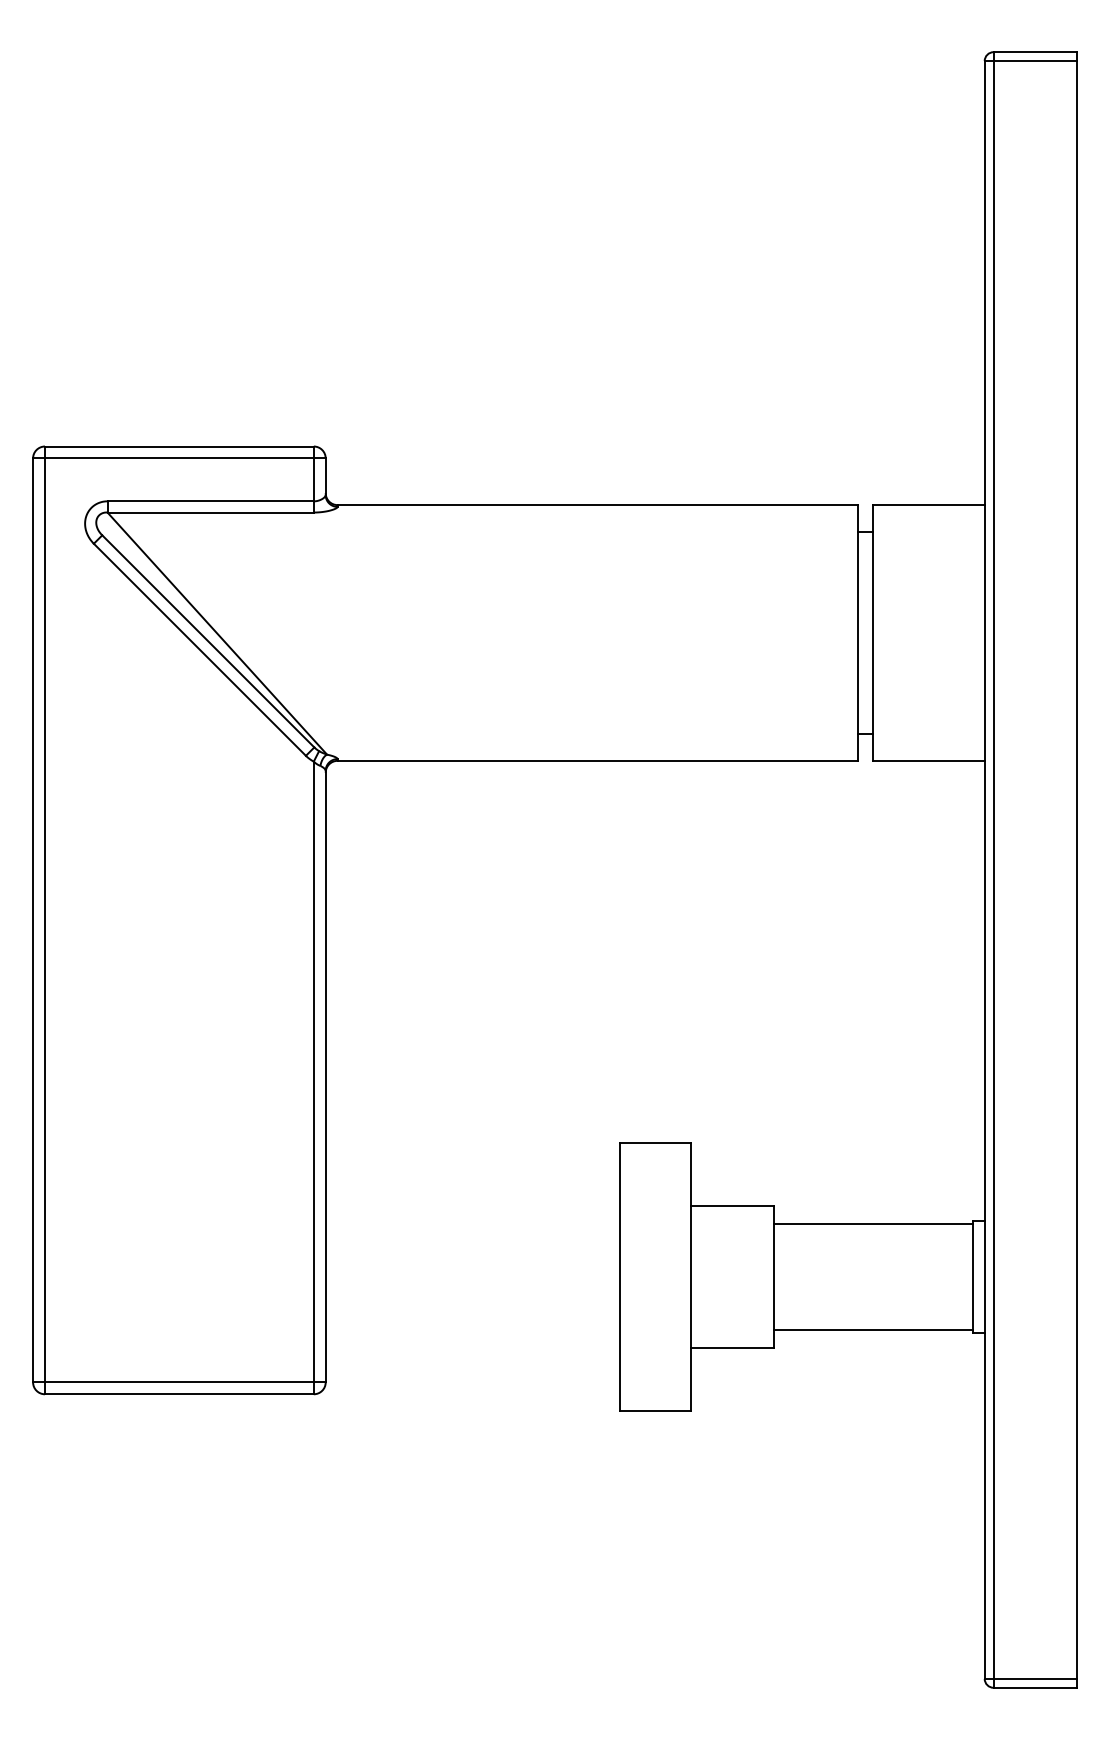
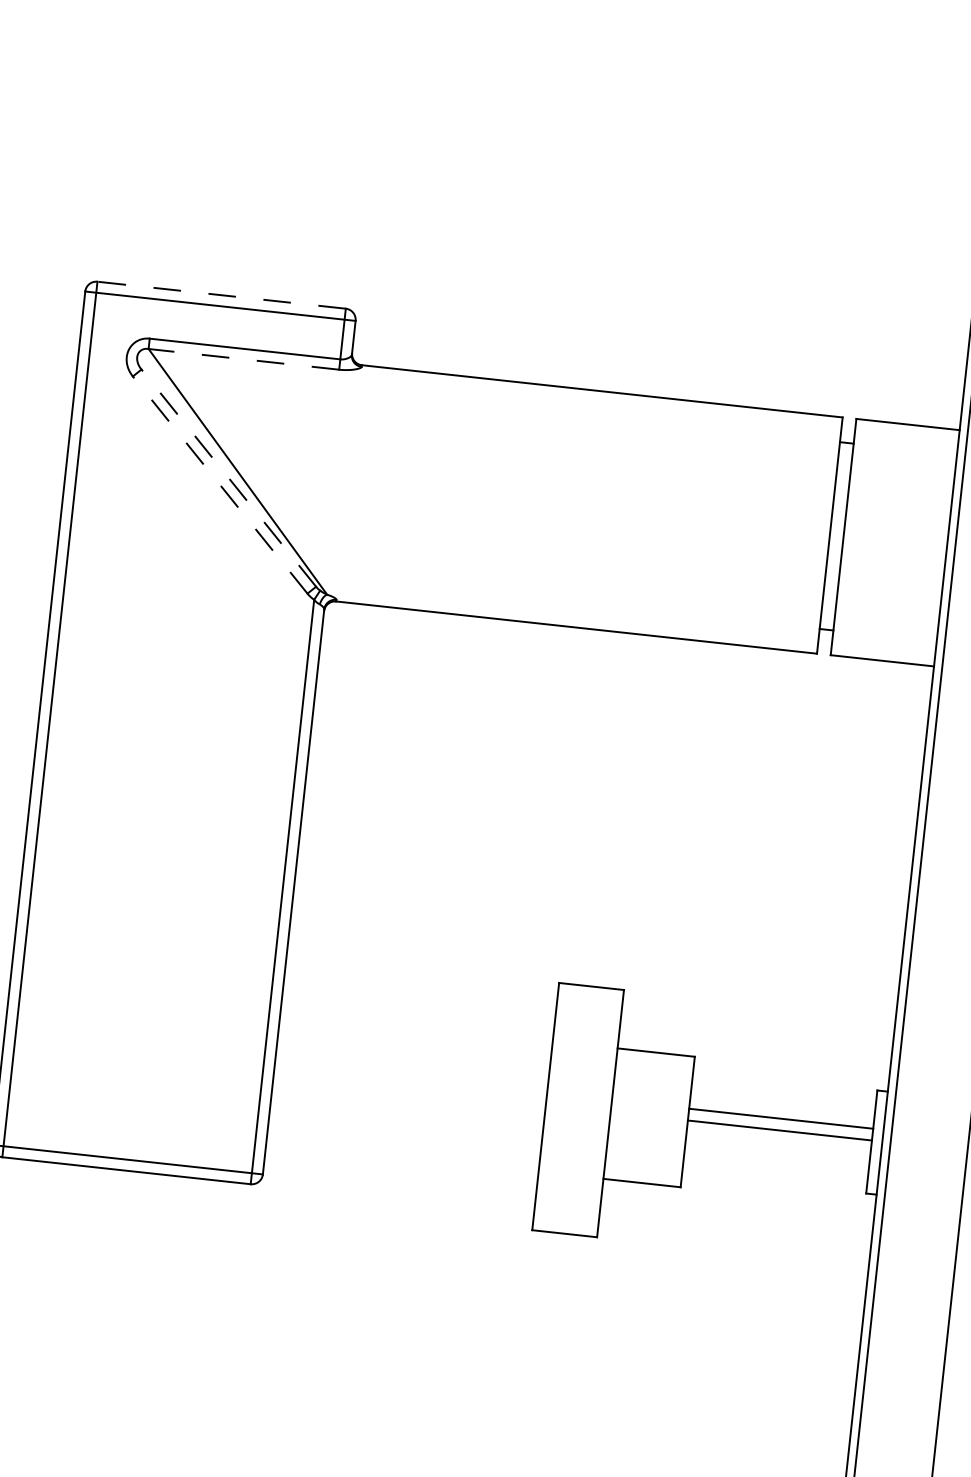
line: (178, 446) -> (220, 295), solid -> dashed
line: (210, 512) -> (243, 359), solid -> dashed
line: (208, 641) -> (228, 478), solid -> dashed
line: (199, 649) -> (219, 484), solid -> dashed
line: (873, 1224) -> (779, 1130), moved
line: (873, 1329) -> (780, 1118), moved

